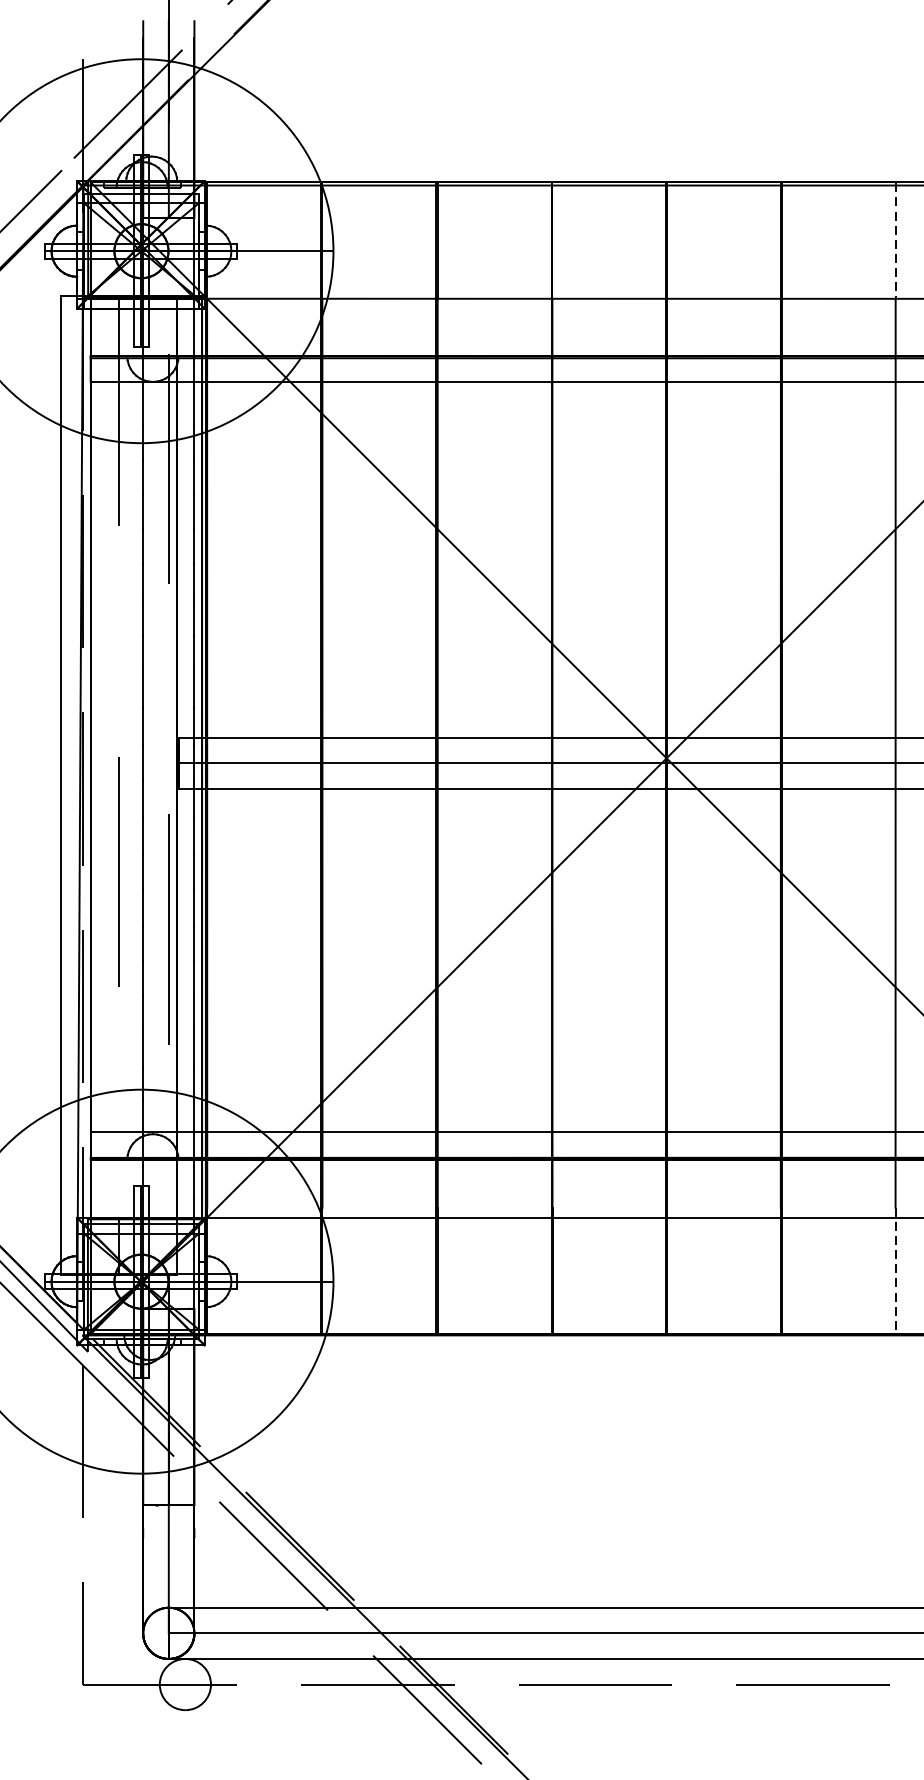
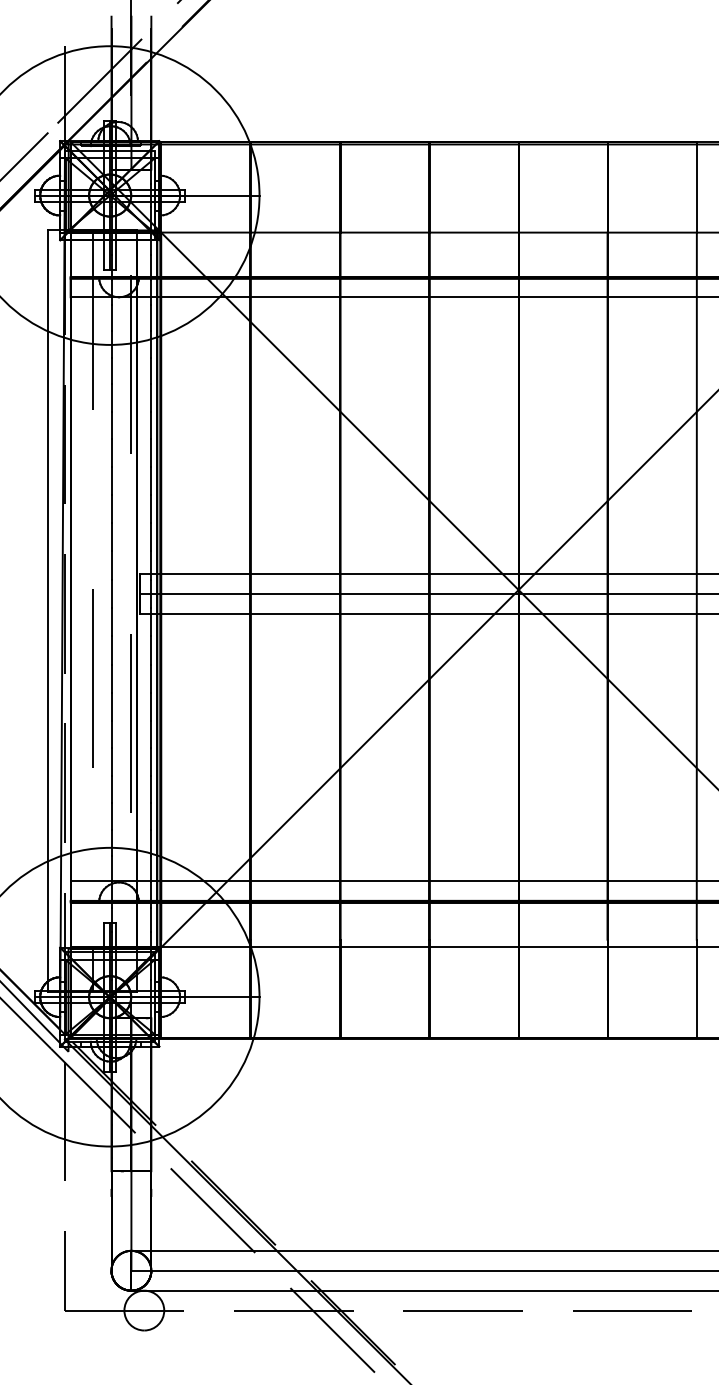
line: (895, 240) -> (696, 187), dashed -> solid
line: (895, 1271) -> (696, 989), dashed -> solid

